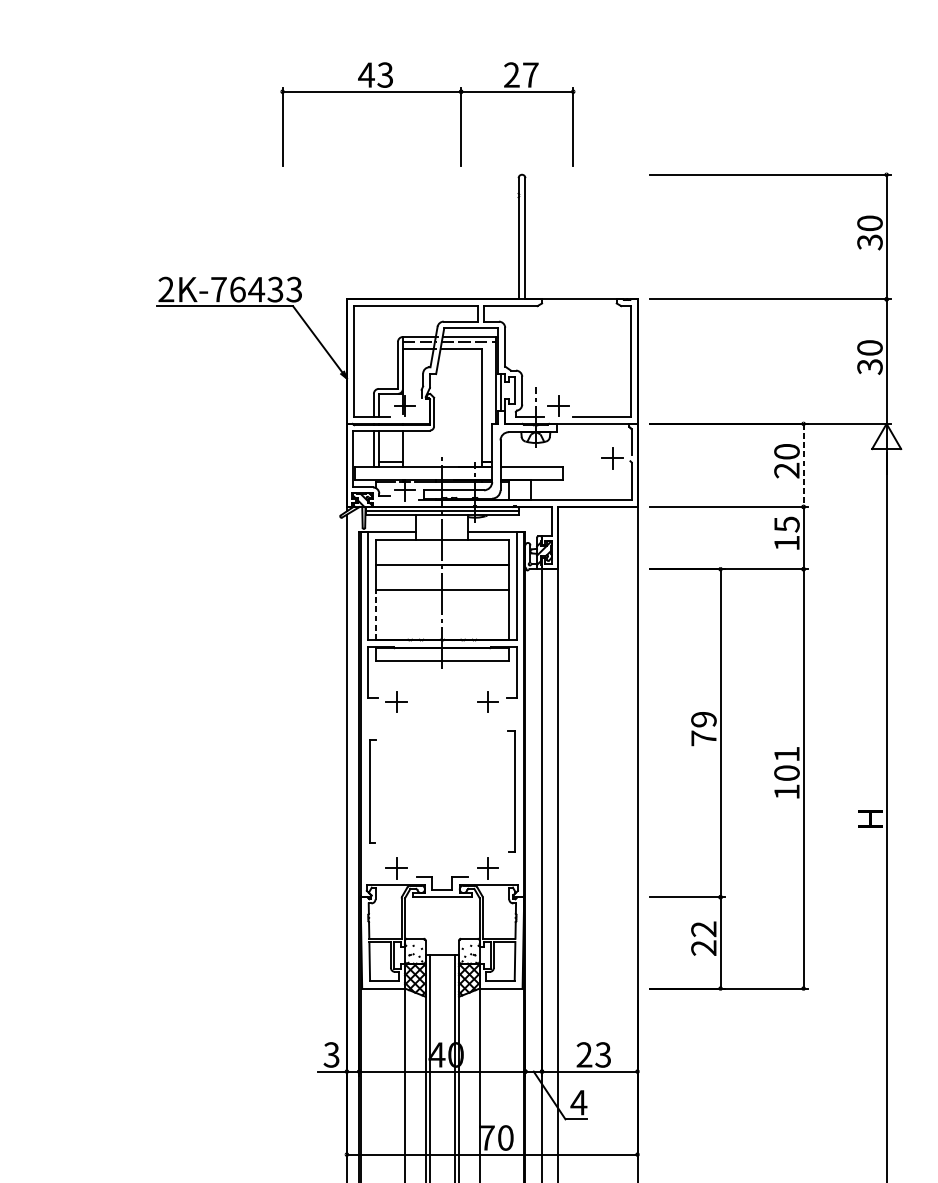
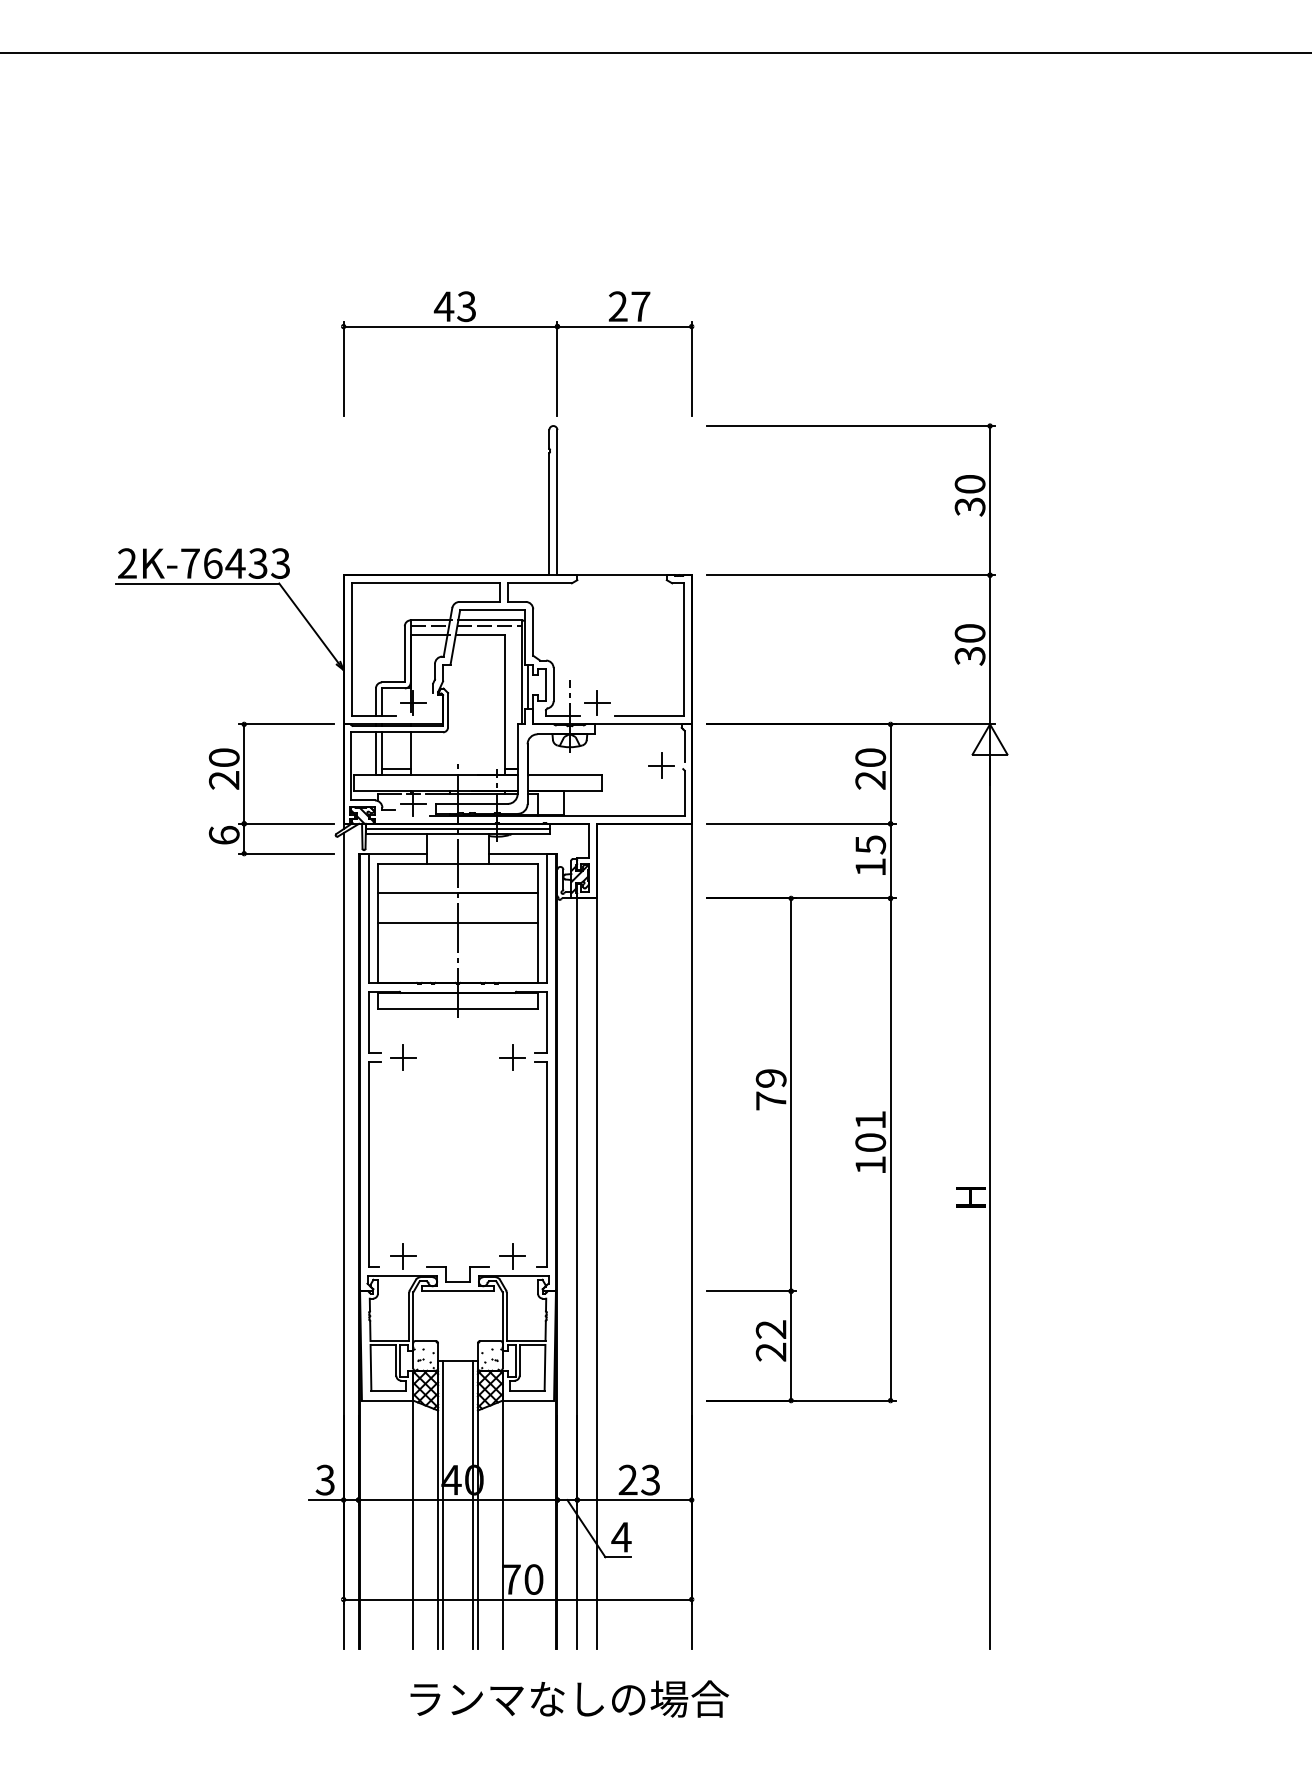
part: (427, 92) -> (517, 327), moved
line: (803, 465) -> (890, 774), dashed -> solid
part: (264, 477) -> (244, 788), added
line: (376, 615) -> (378, 953), dashed -> solid
part: (372, 791) -> (374, 1164), size x1.67
part: (511, 791) -> (540, 1164), size x1.43

